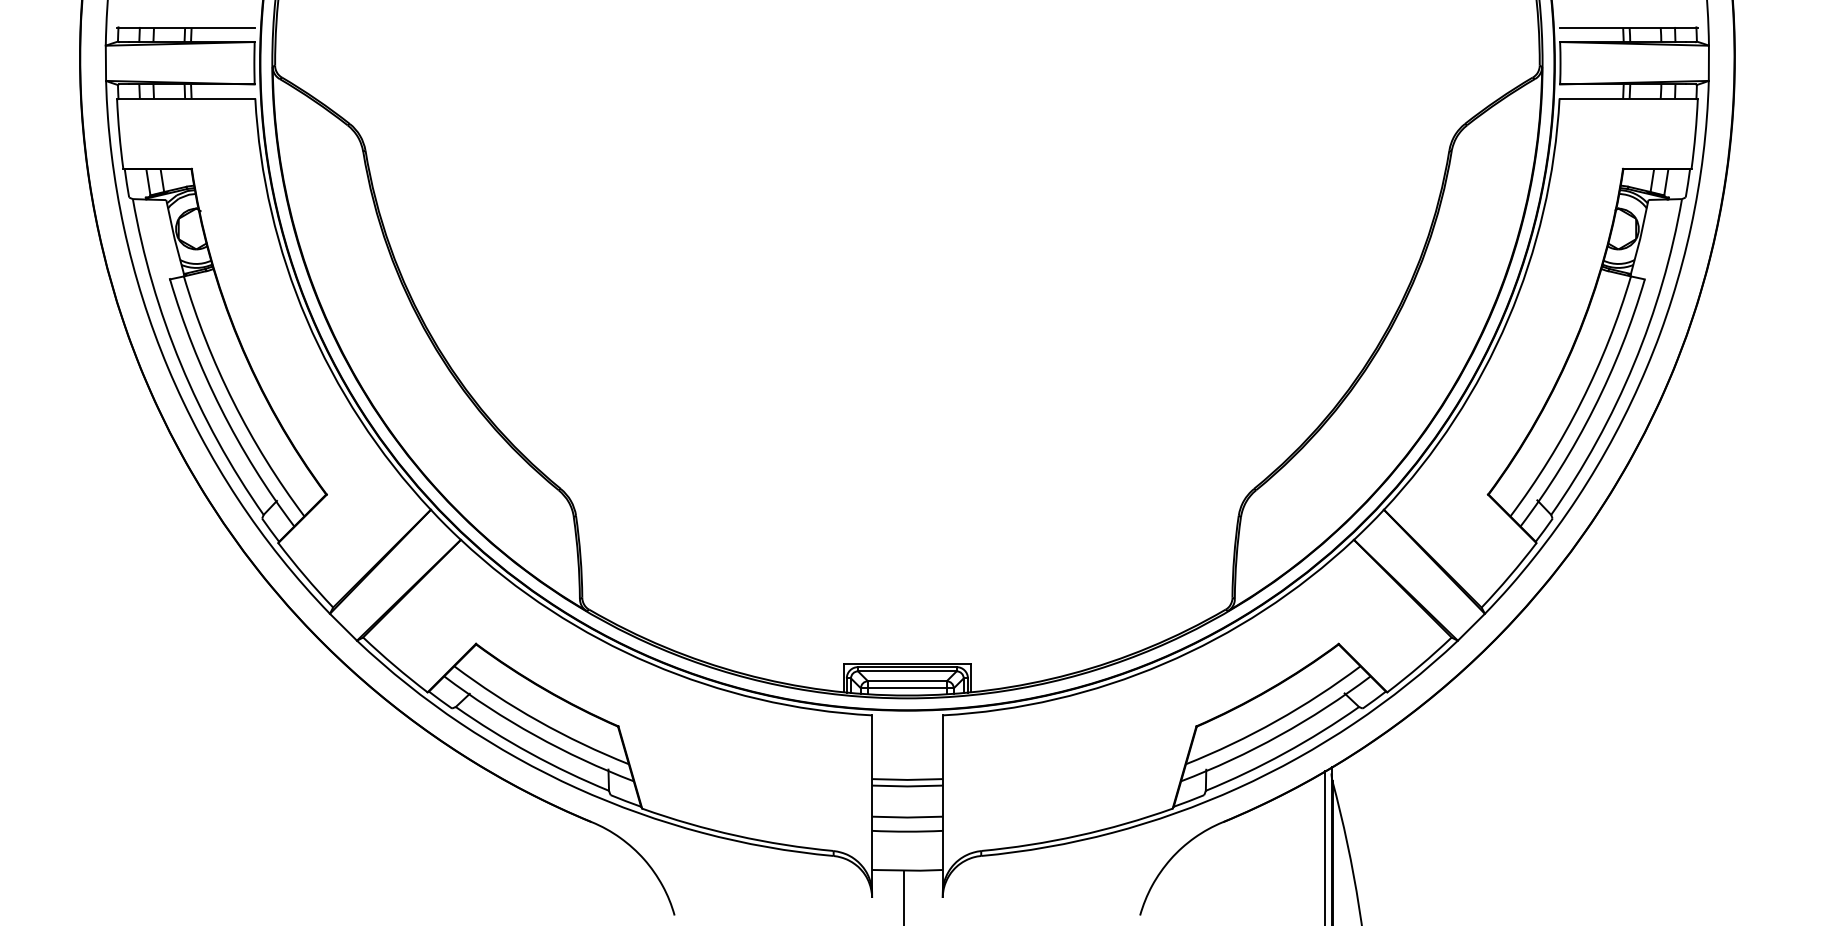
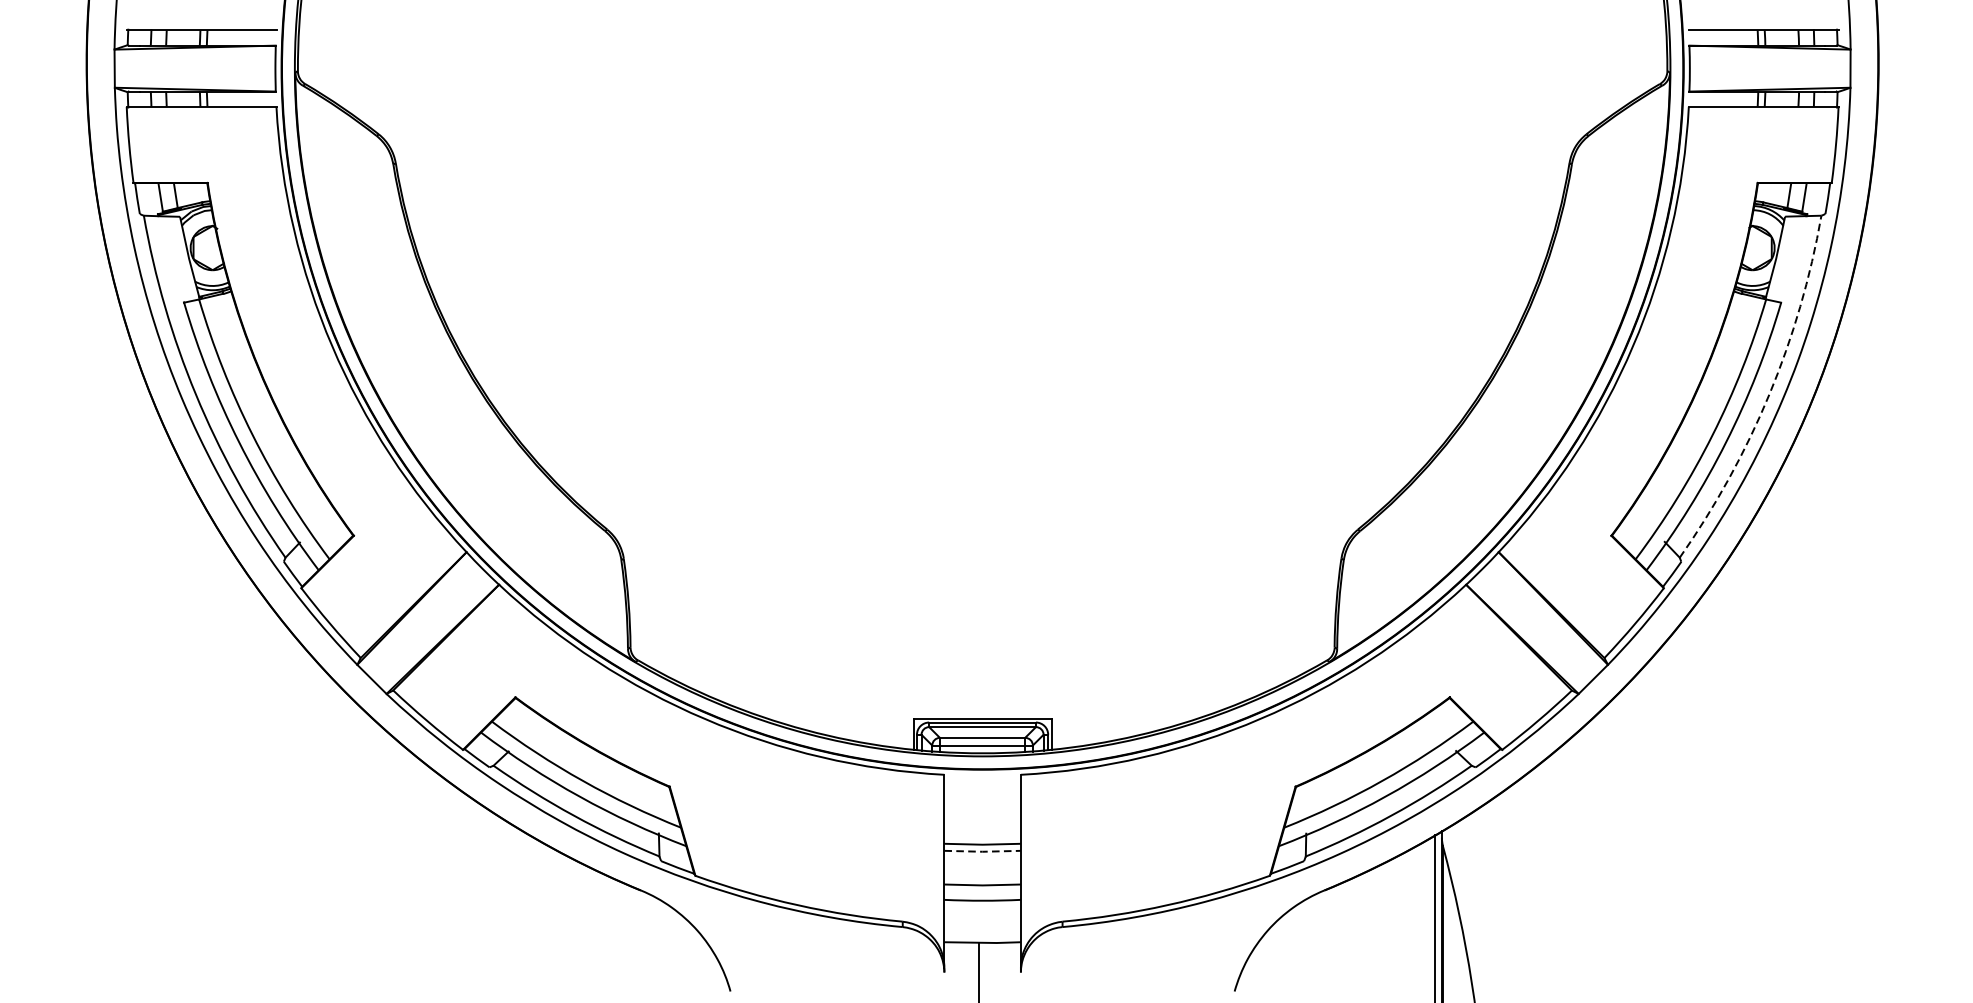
arc: (1633, 364) -> (1768, 394), solid -> dashed
line: (907, 786) -> (982, 851), solid -> dashed

